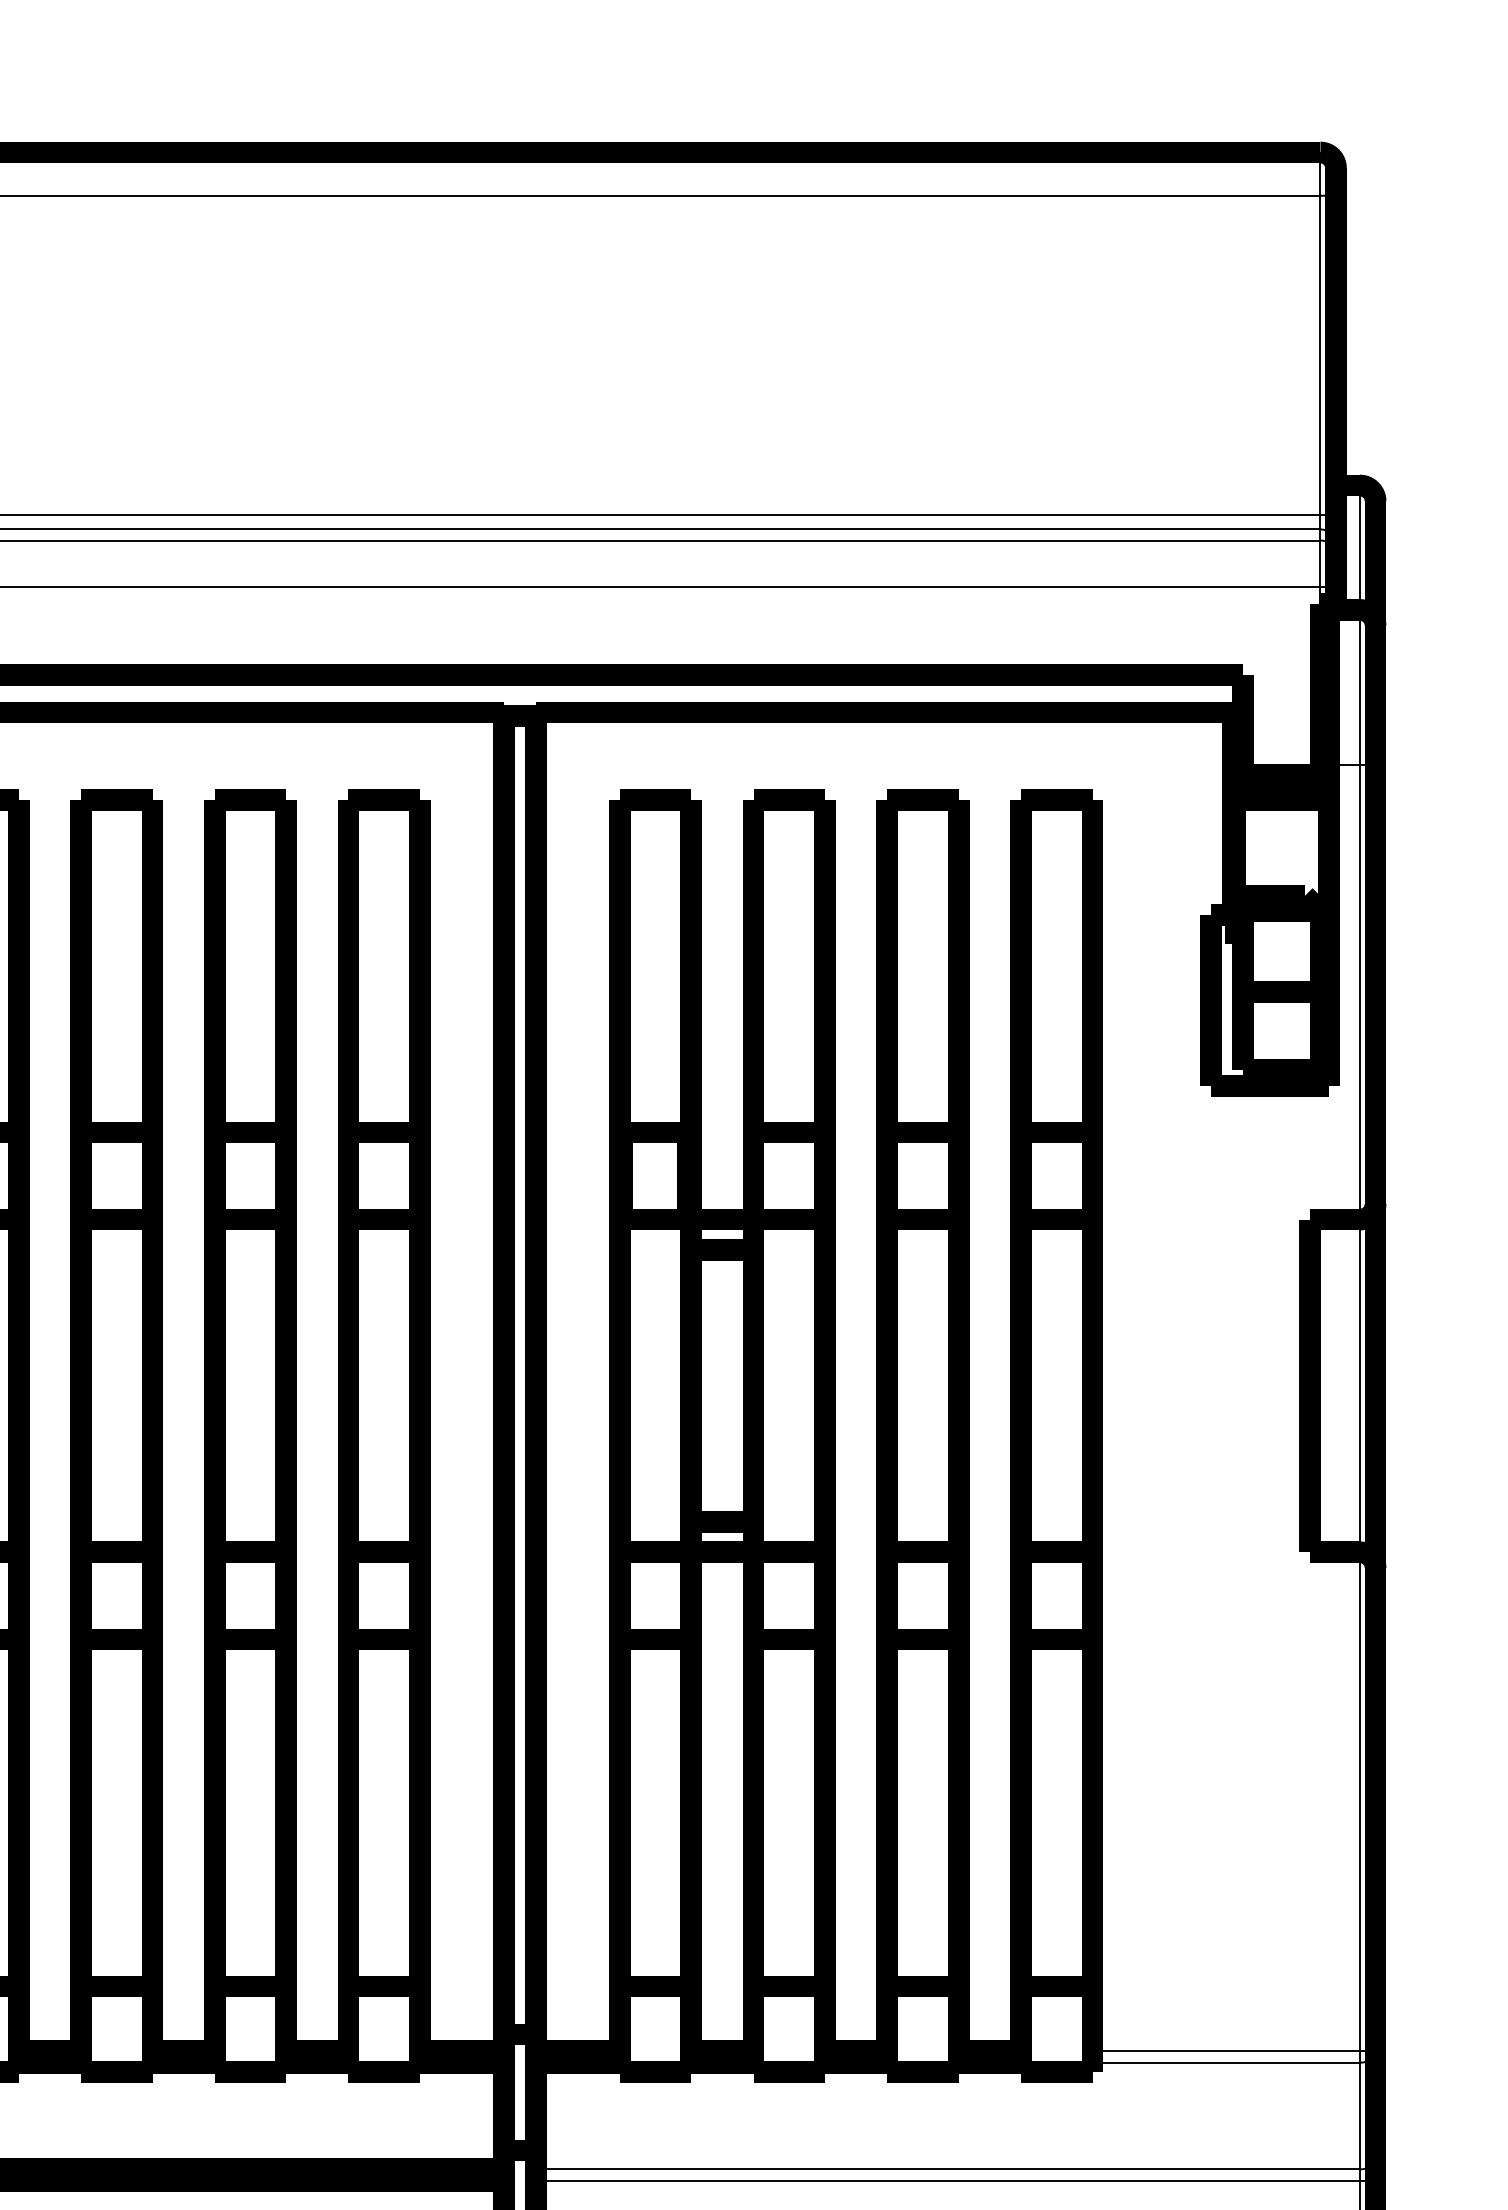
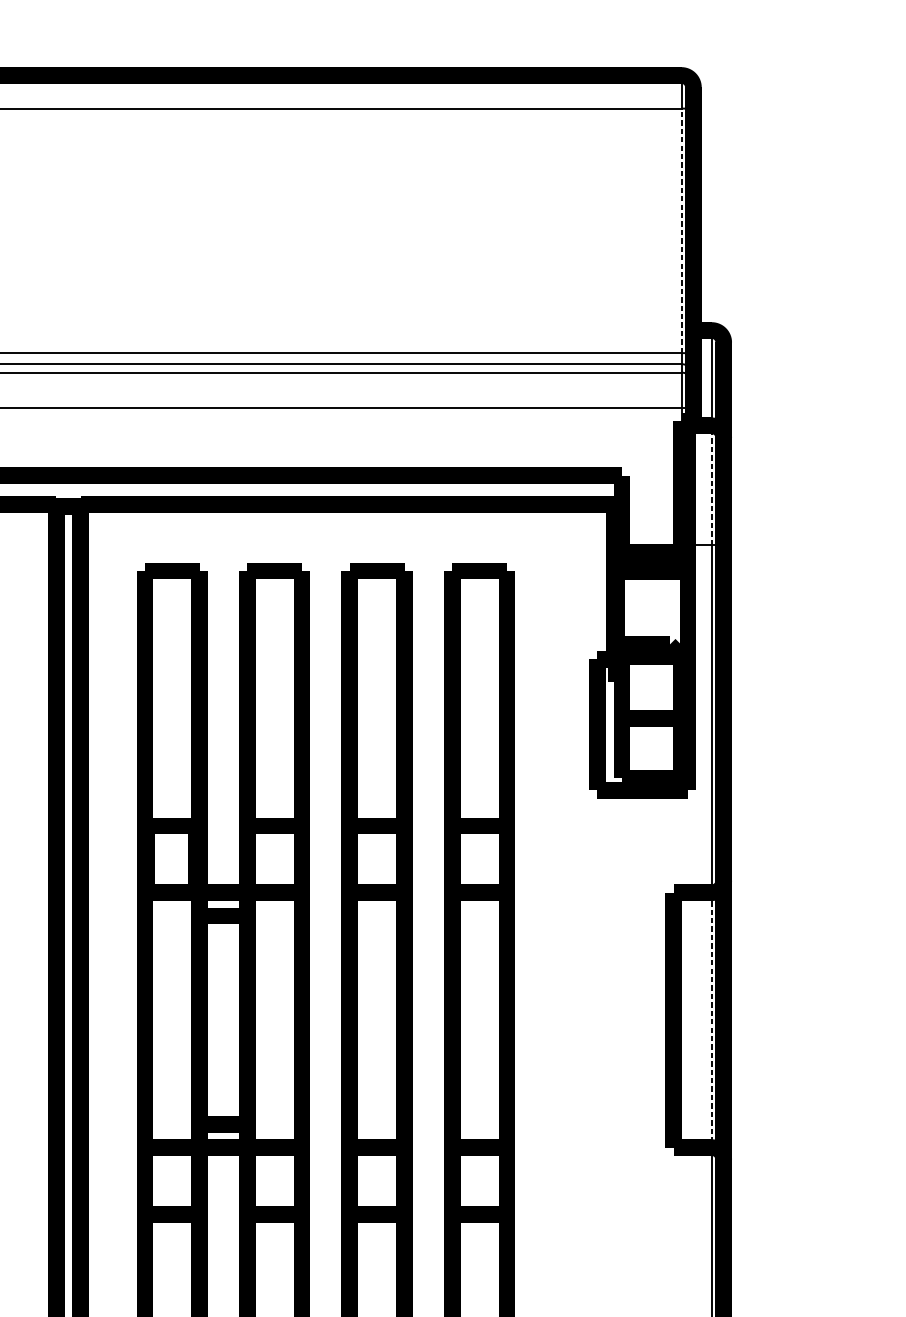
line: (1320, 355) -> (681, 230), solid -> dashed
line: (1359, 687) -> (711, 485), solid -> dashed
line: (1359, 1386) -> (711, 1020), solid -> dashed

